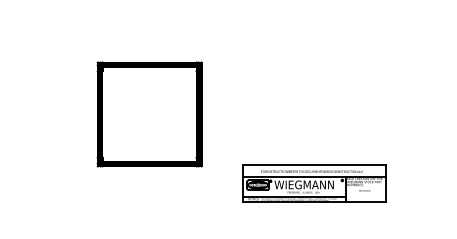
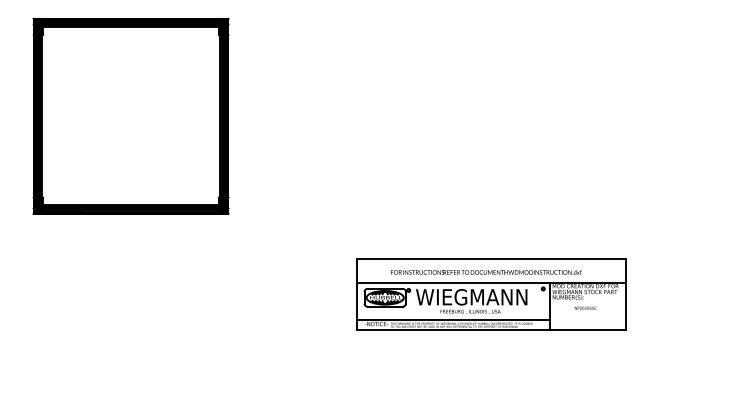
part: (149, 114) -> (130, 116), moved

